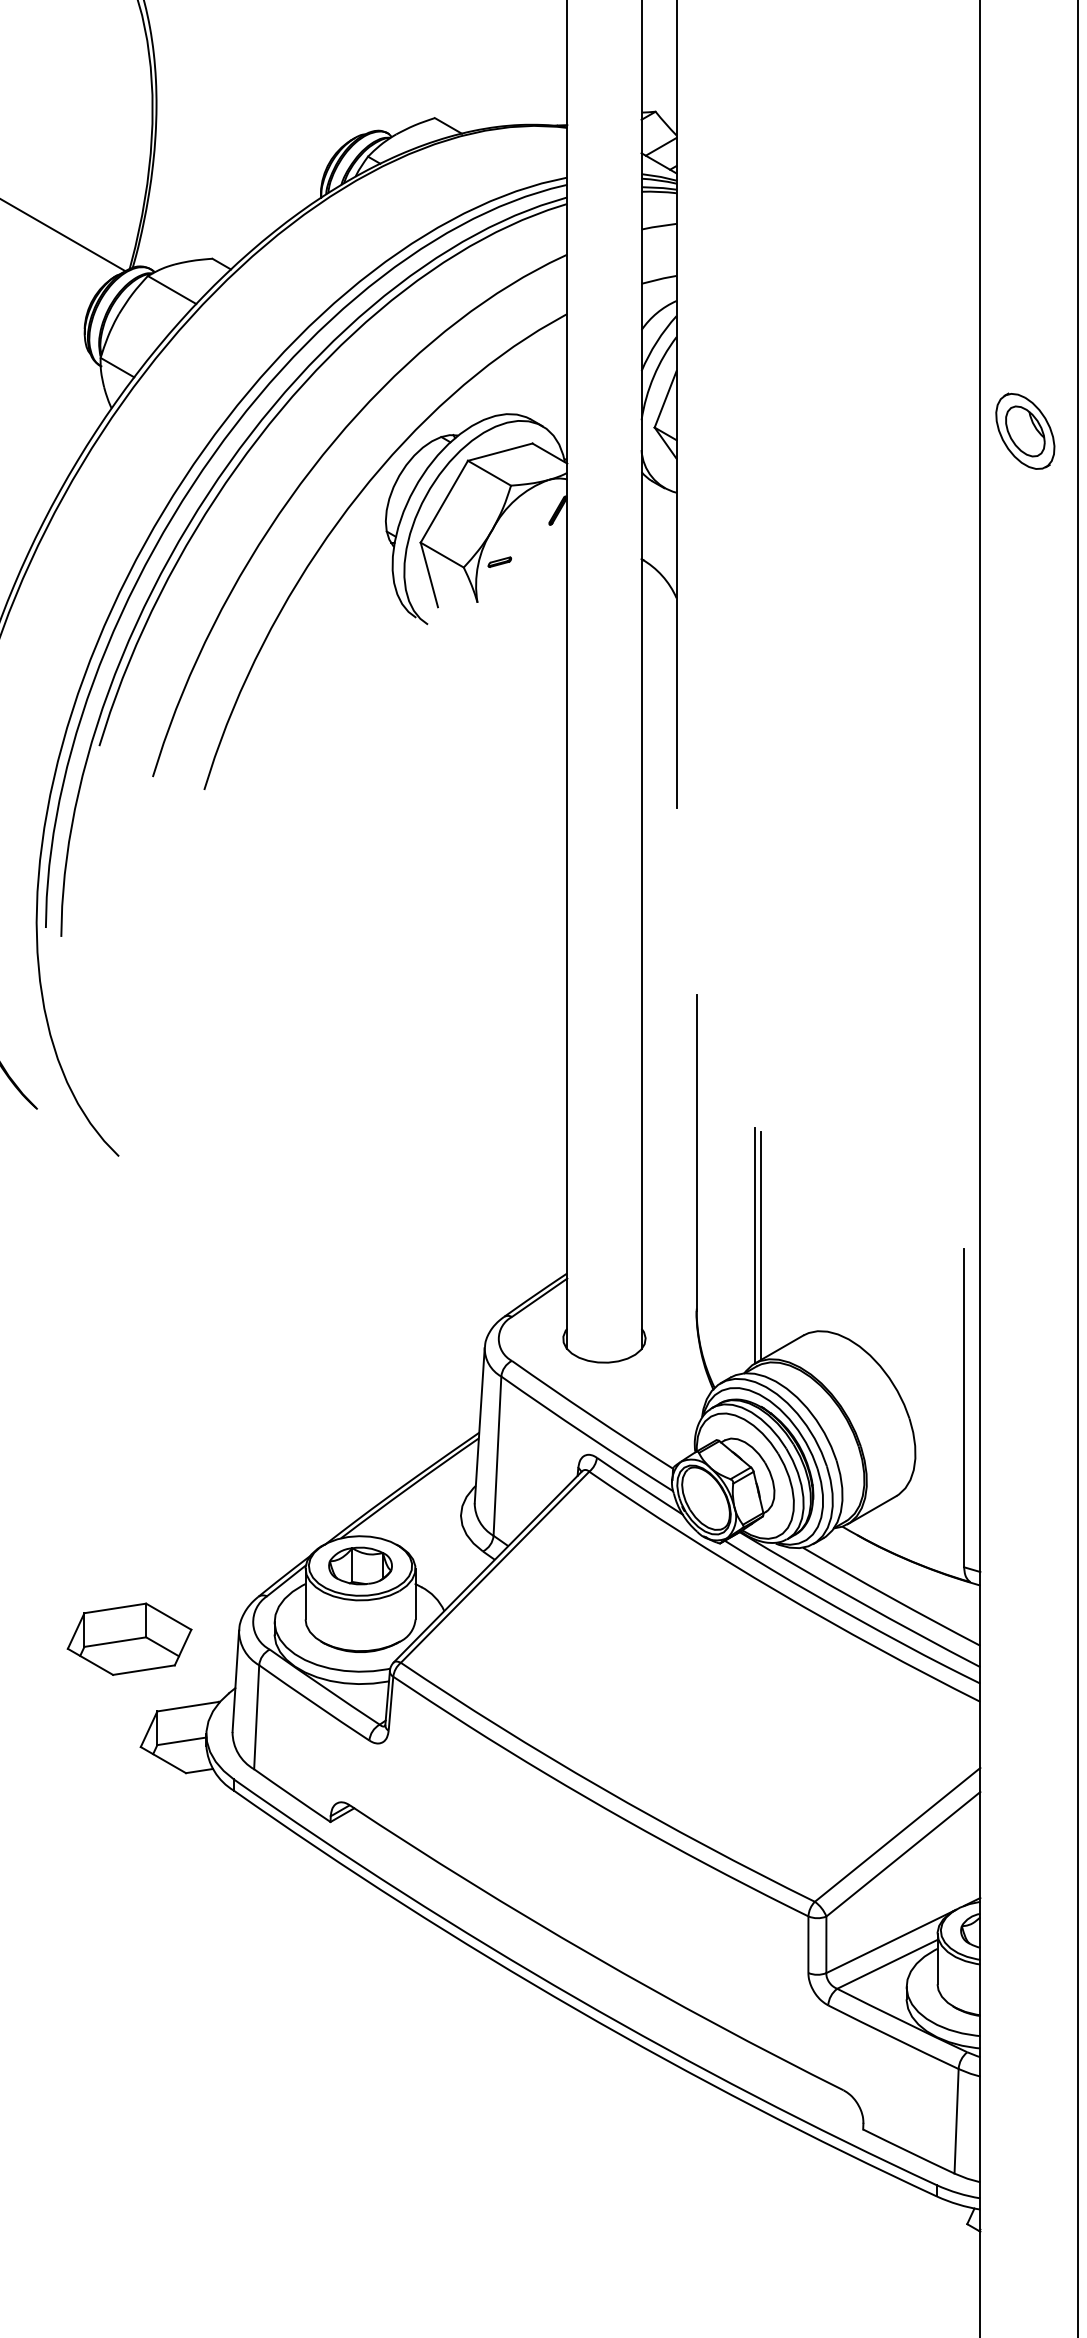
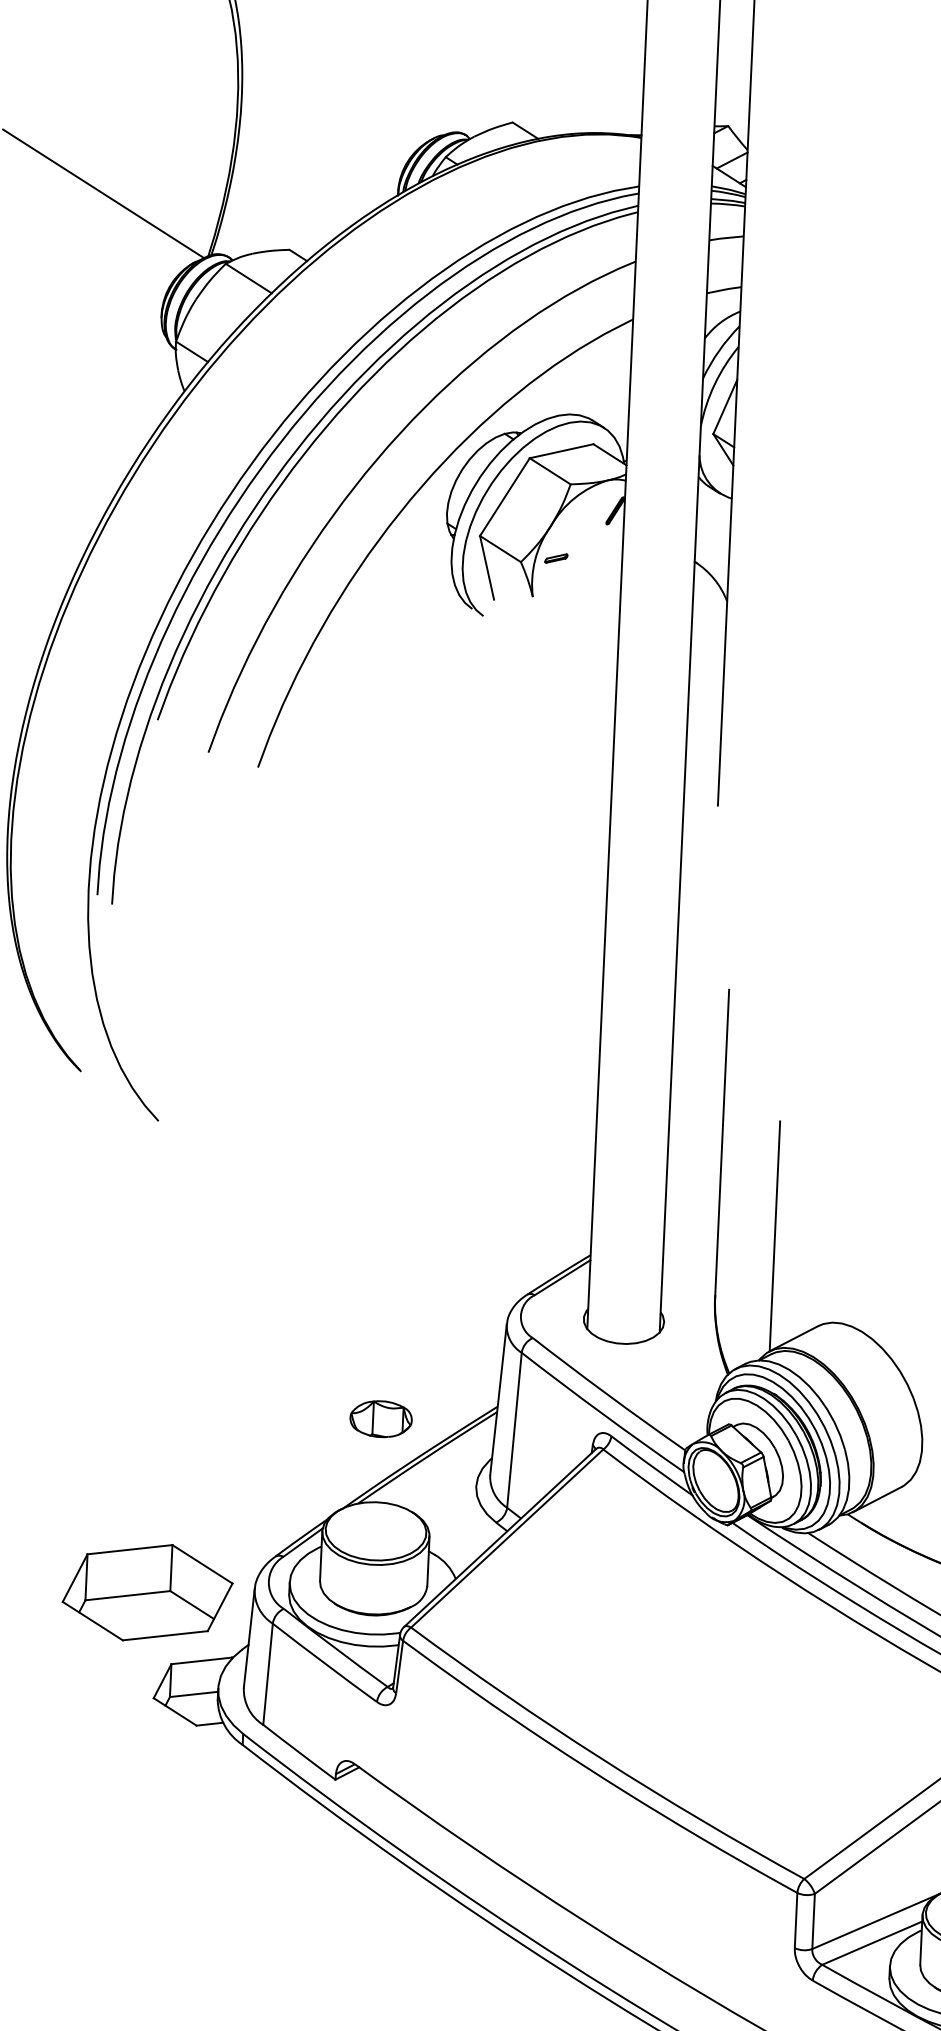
line: (761, 1245) -> (781, 1236), removed
part: (360, 1565) -> (381, 1418), moved
part: (129, 1638) -> (147, 1591), size x1.4

